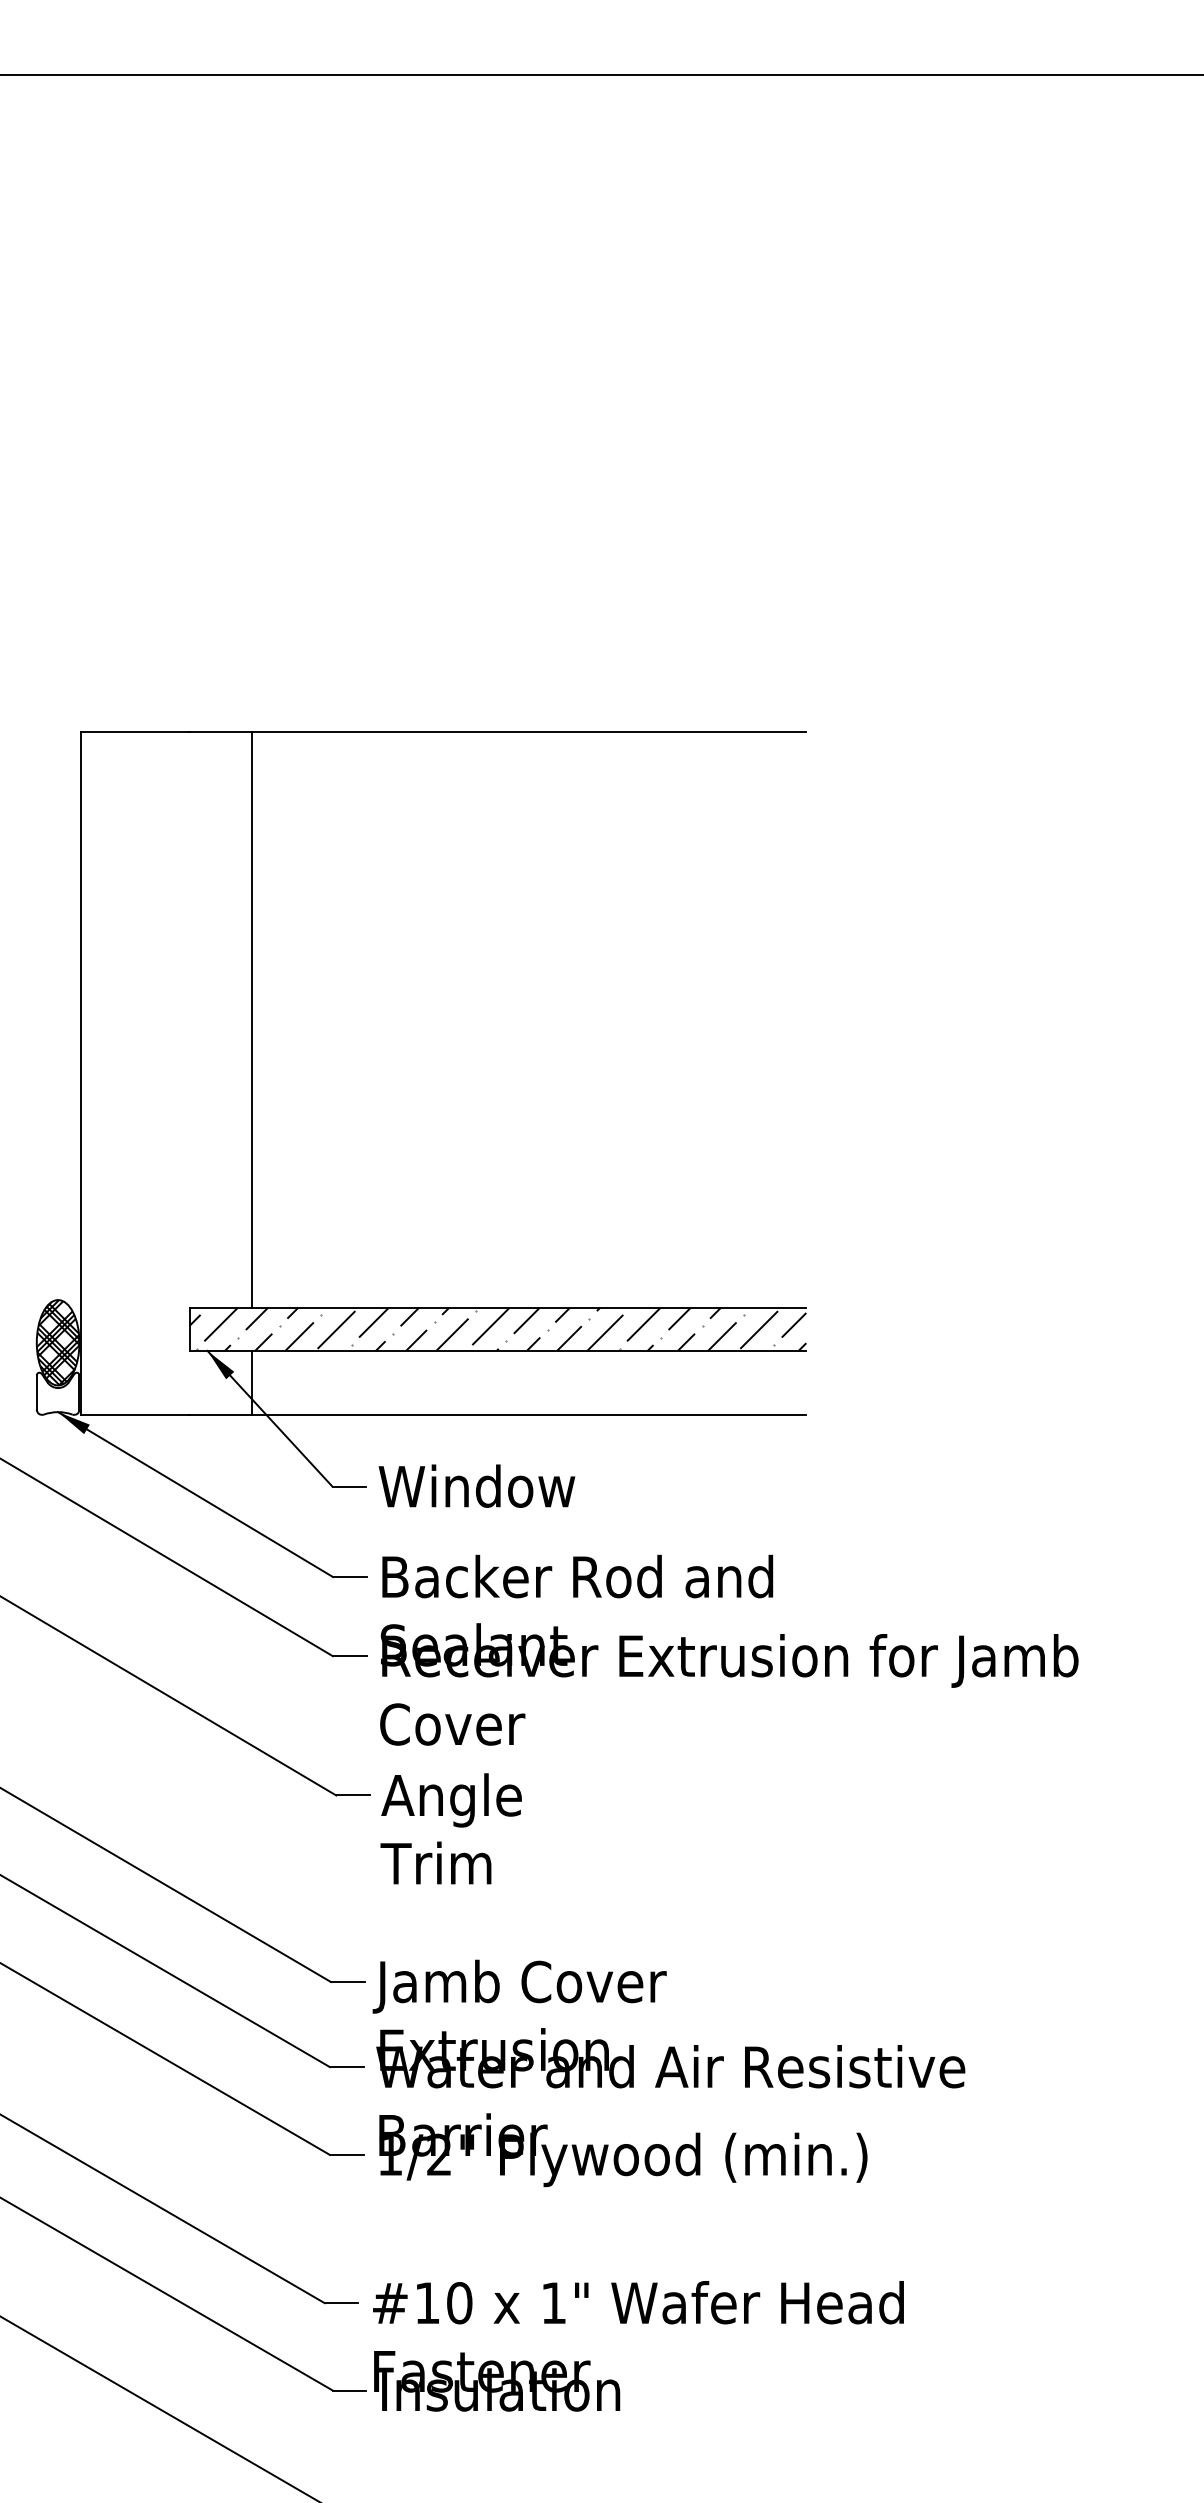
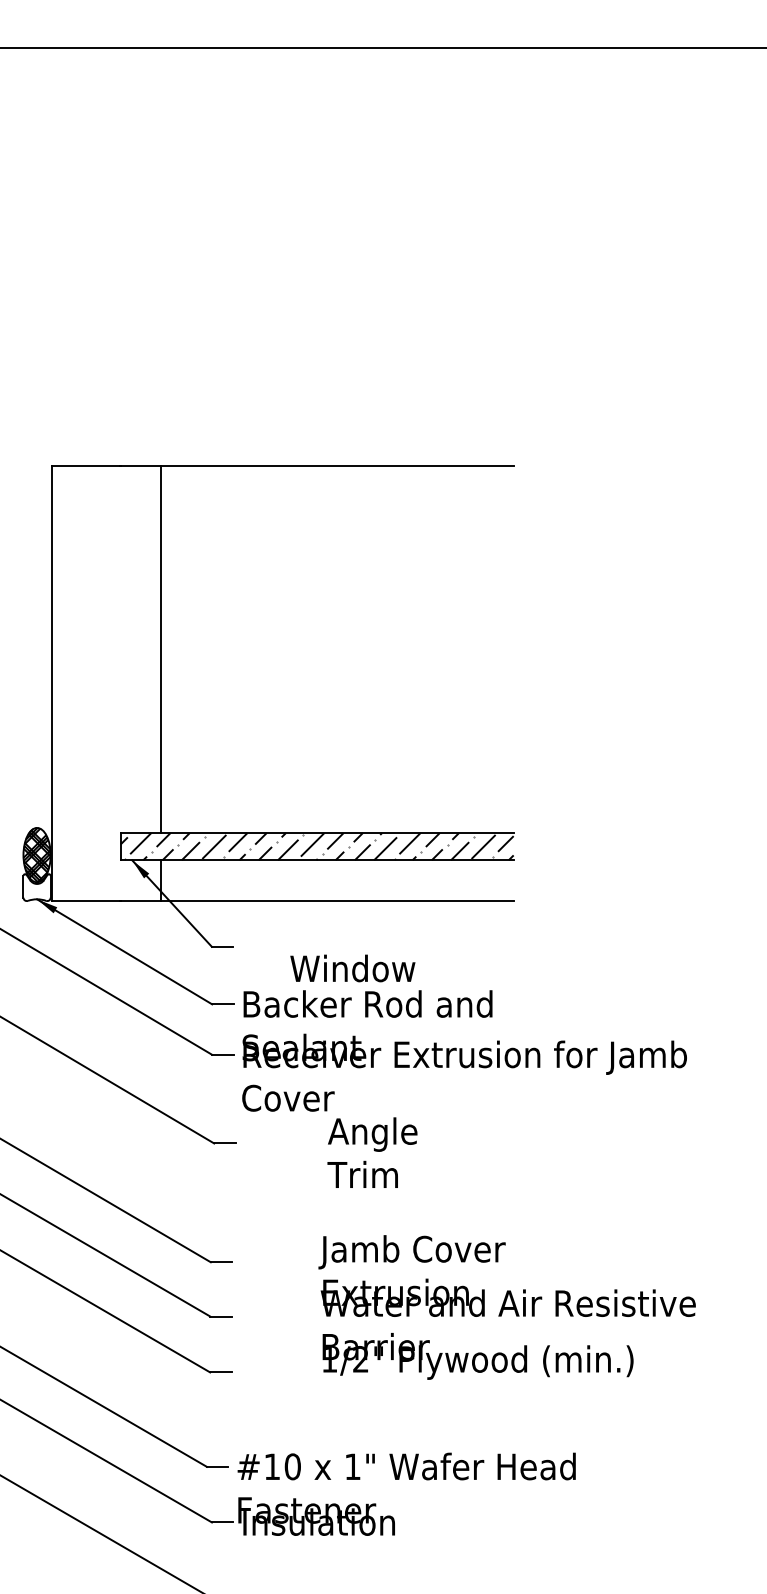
text: (476, 1486) -> (352, 968), moved
text: (451, 1828) -> (372, 1152), moved
text: (667, 2073) -> (506, 1307), moved

